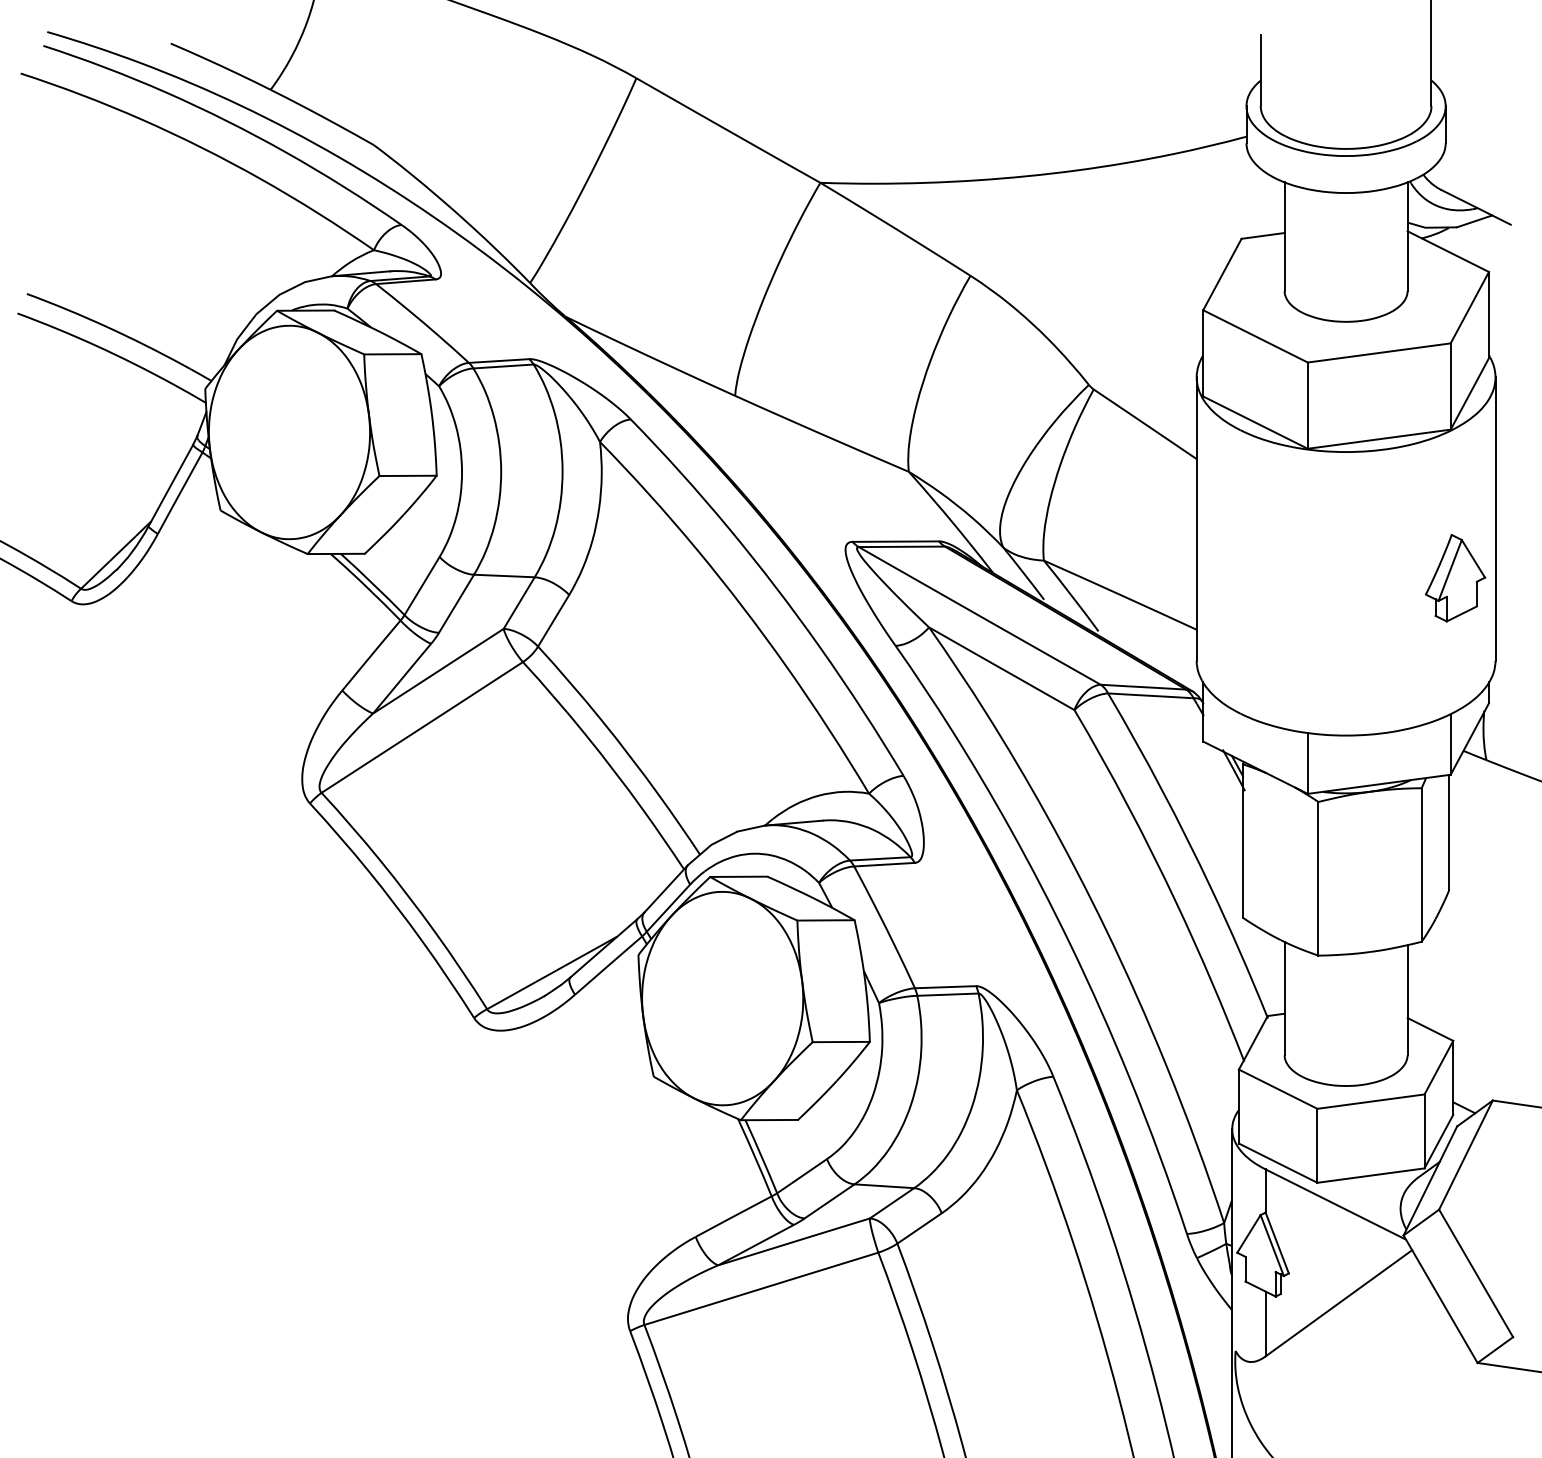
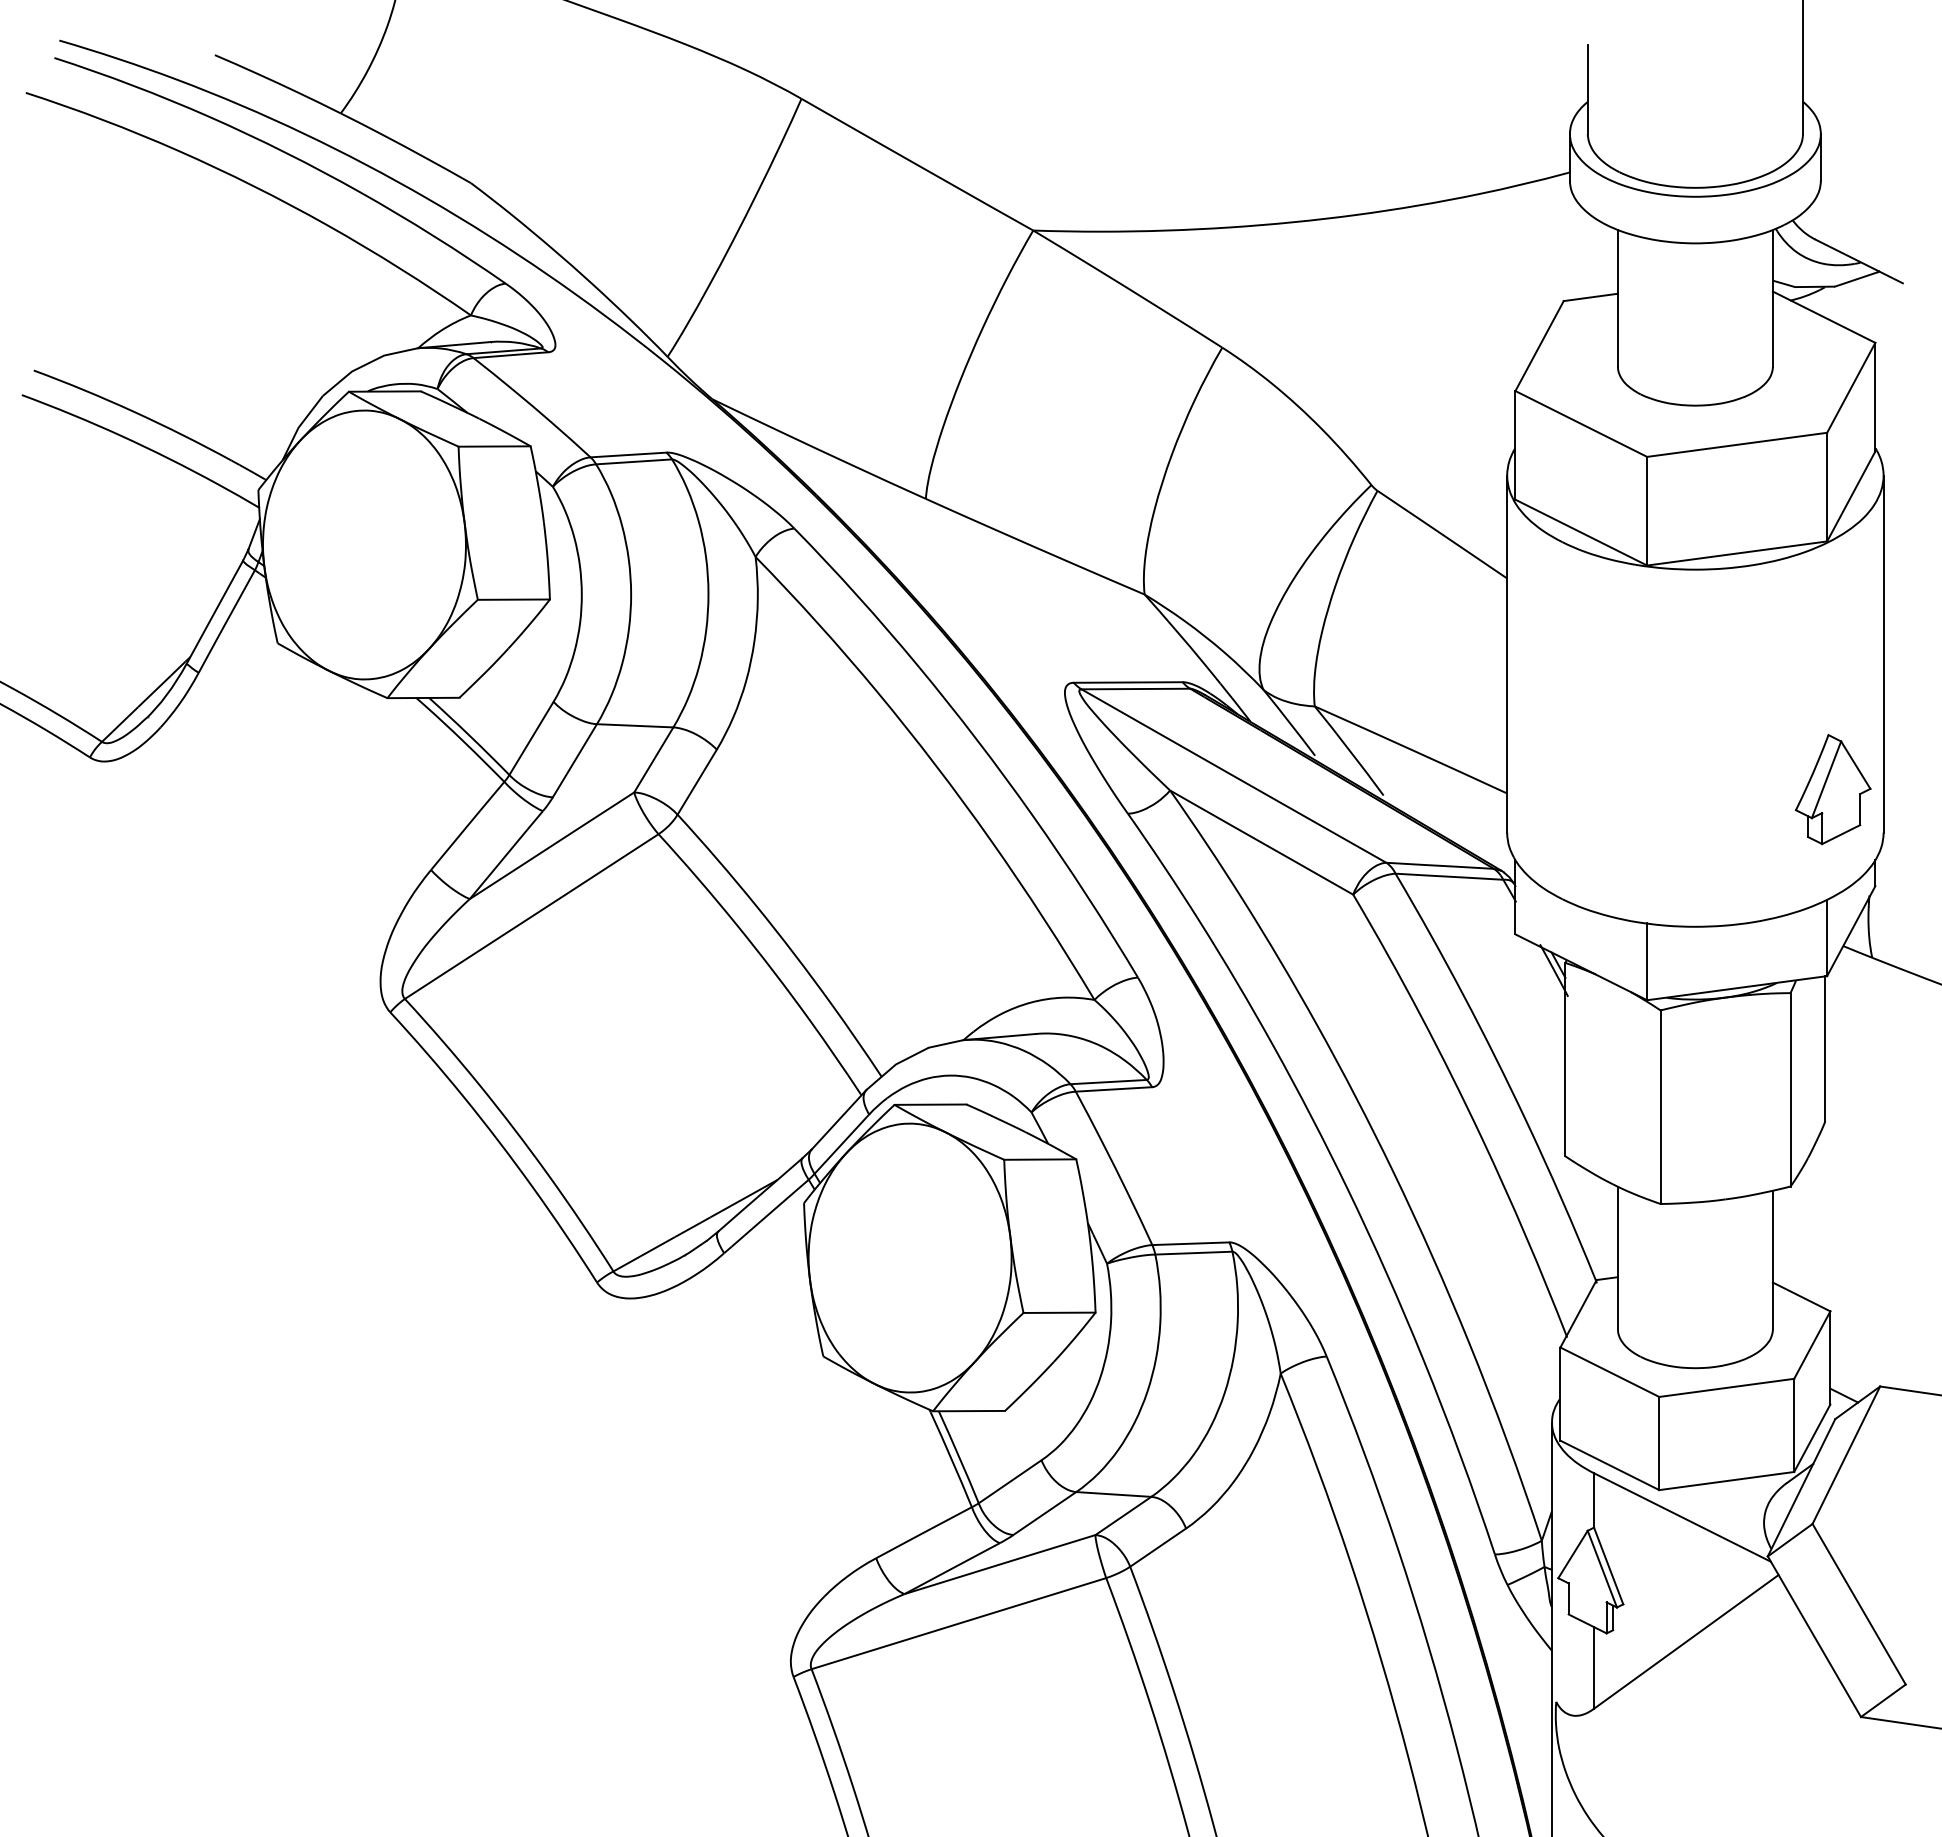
part: (1454, 578) -> (1832, 789), moved

